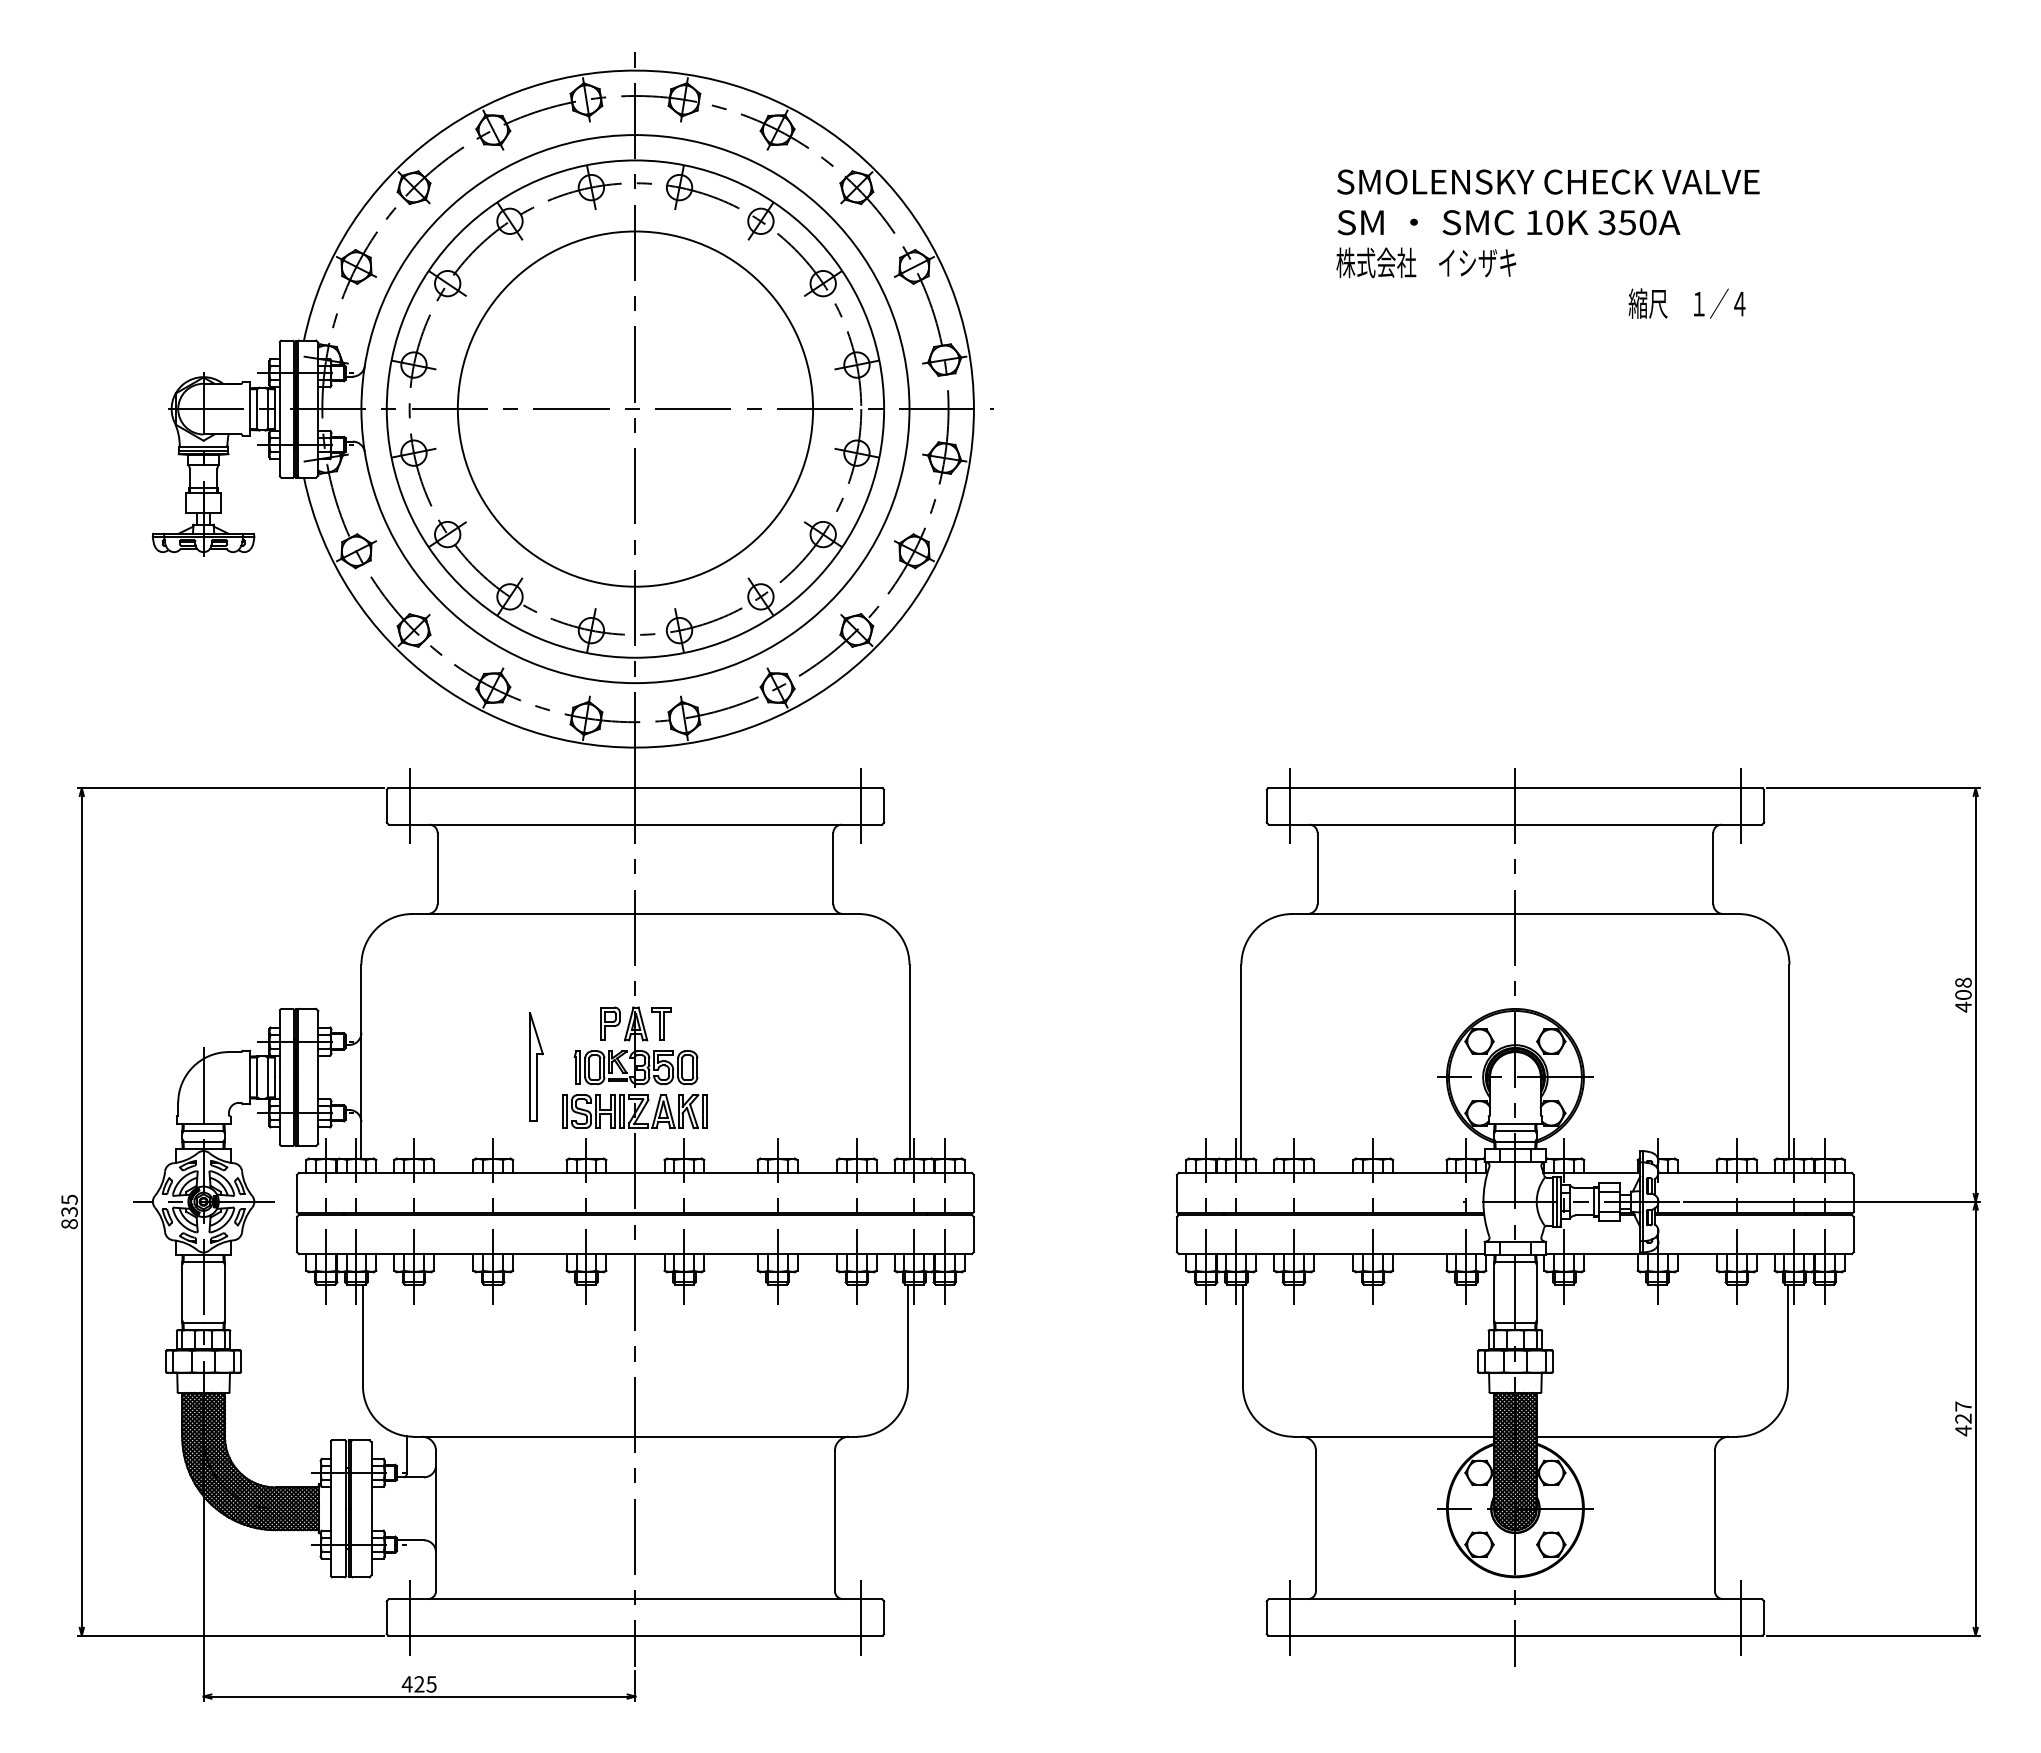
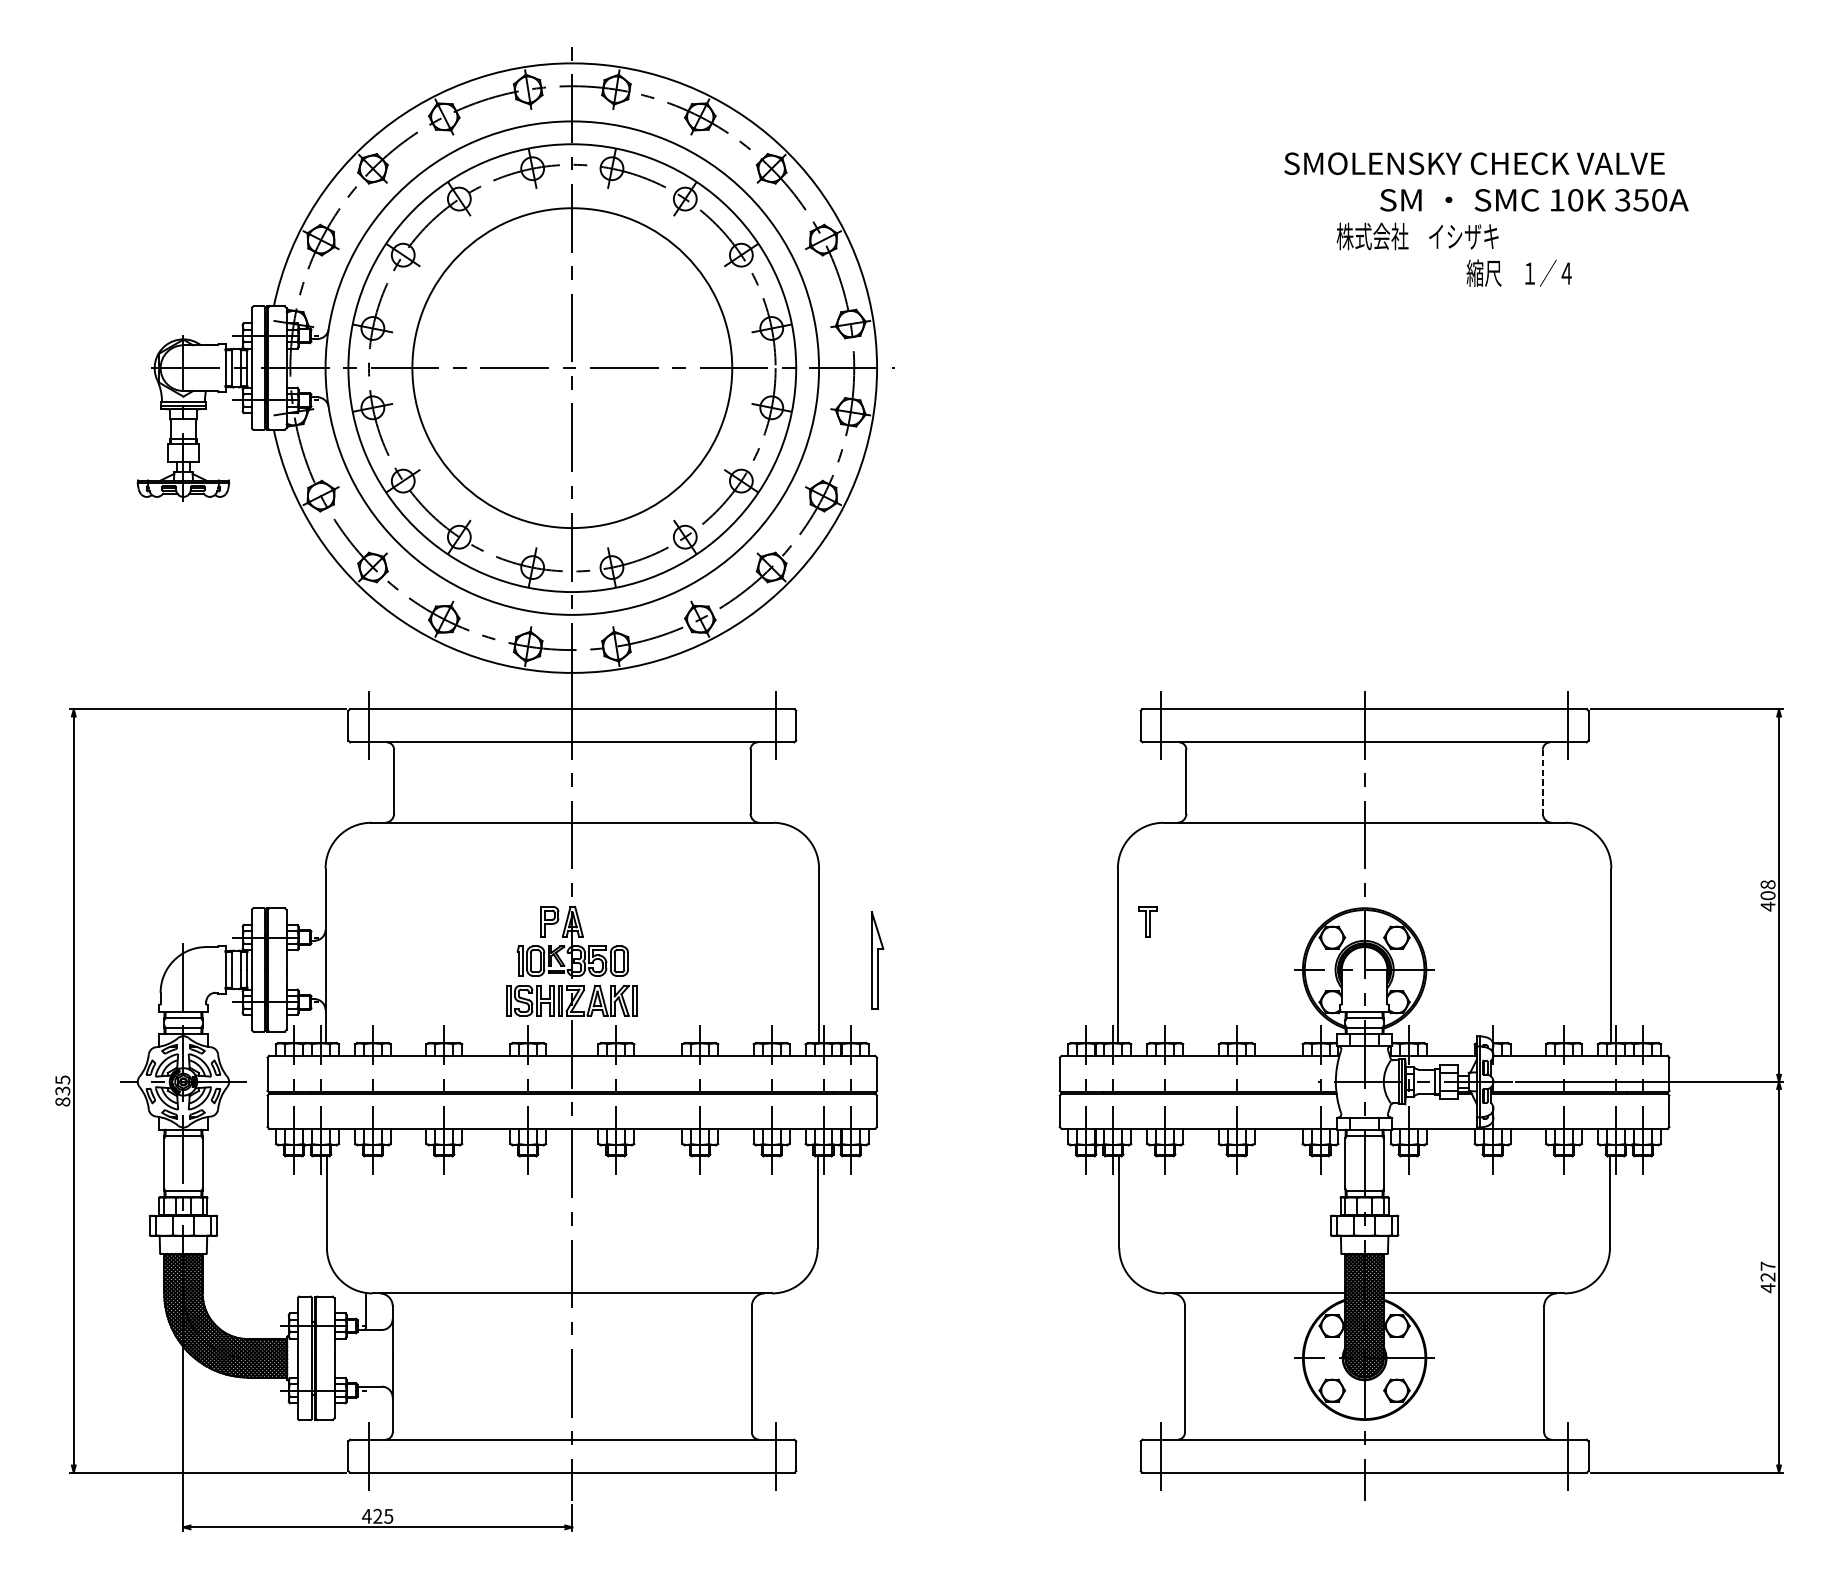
text: (1548, 181) -> (1474, 163), moved
text: (1508, 222) -> (1533, 200), moved
text: (1426, 262) -> (1417, 236), moved
line: (1713, 868) -> (1542, 781), solid -> dashed
part: (661, 1023) -> (1147, 921), moved
part: (536, 1066) -> (877, 960), moved

